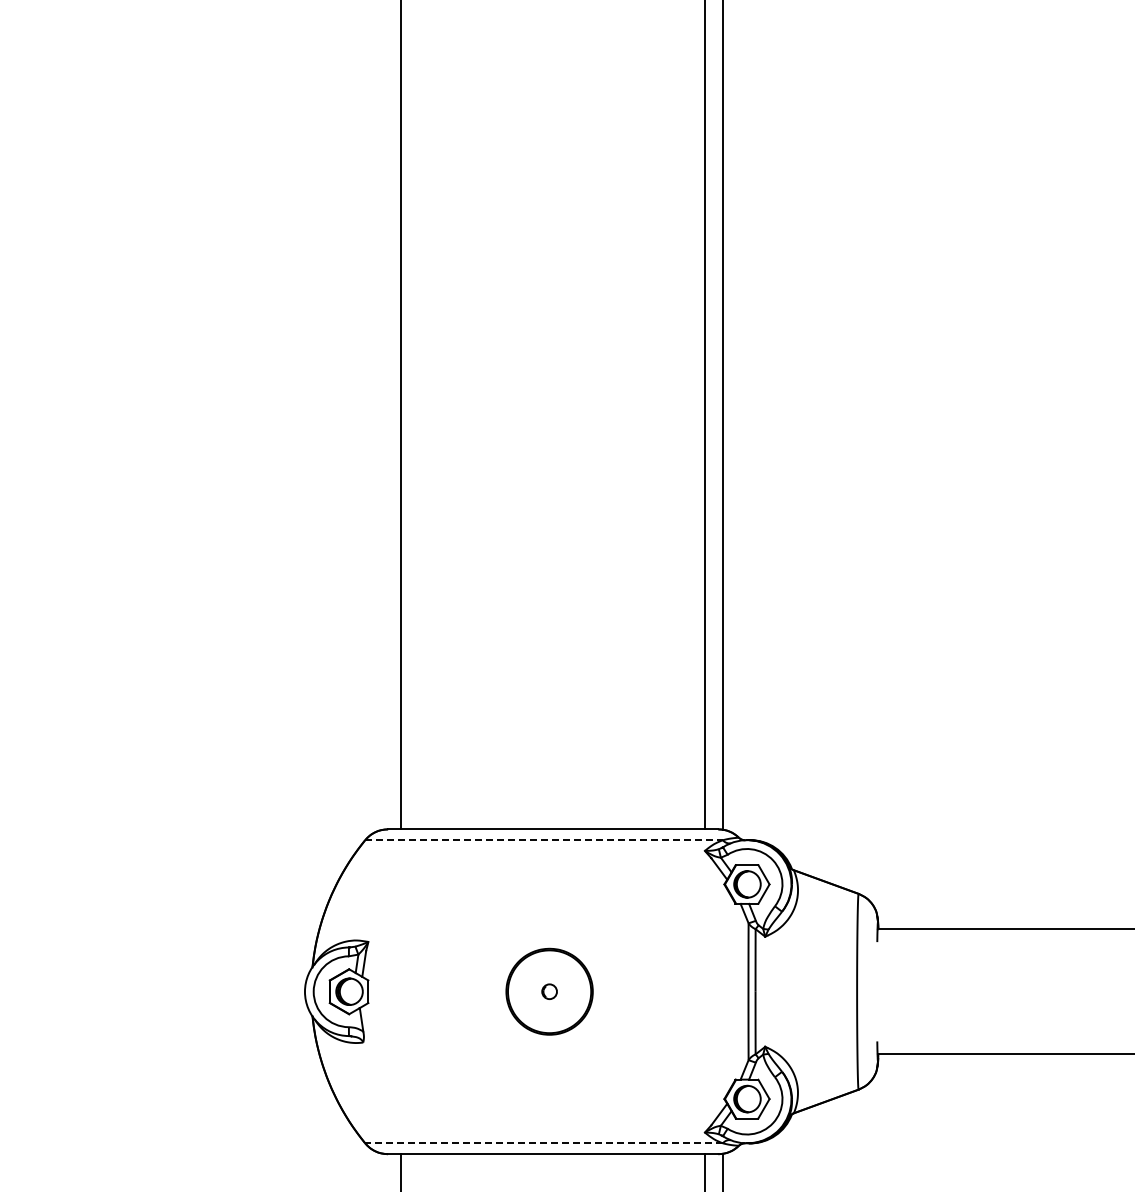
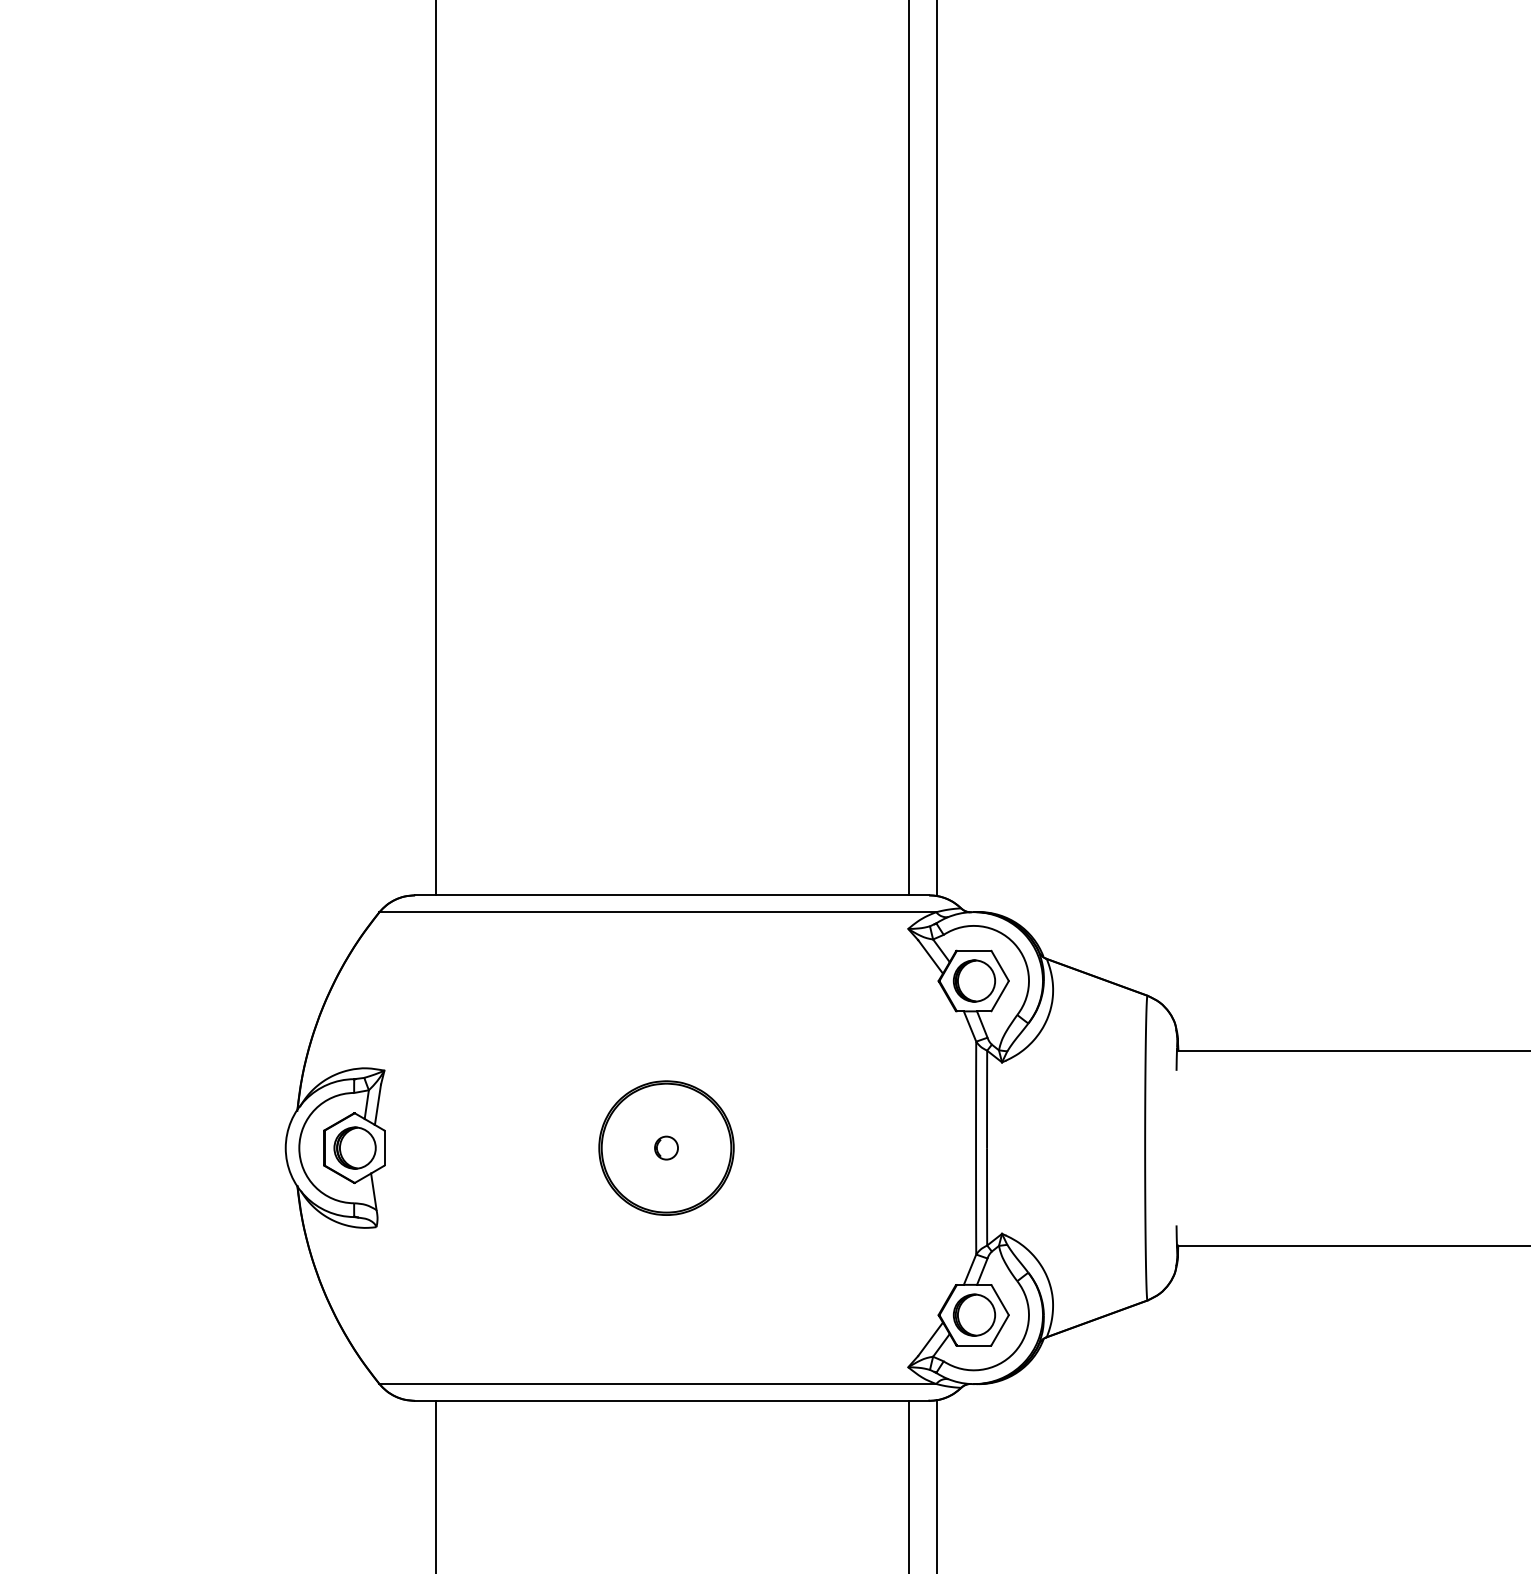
line: (544, 840) -> (658, 912), dashed -> solid
line: (544, 1143) -> (658, 1384), dashed -> solid

